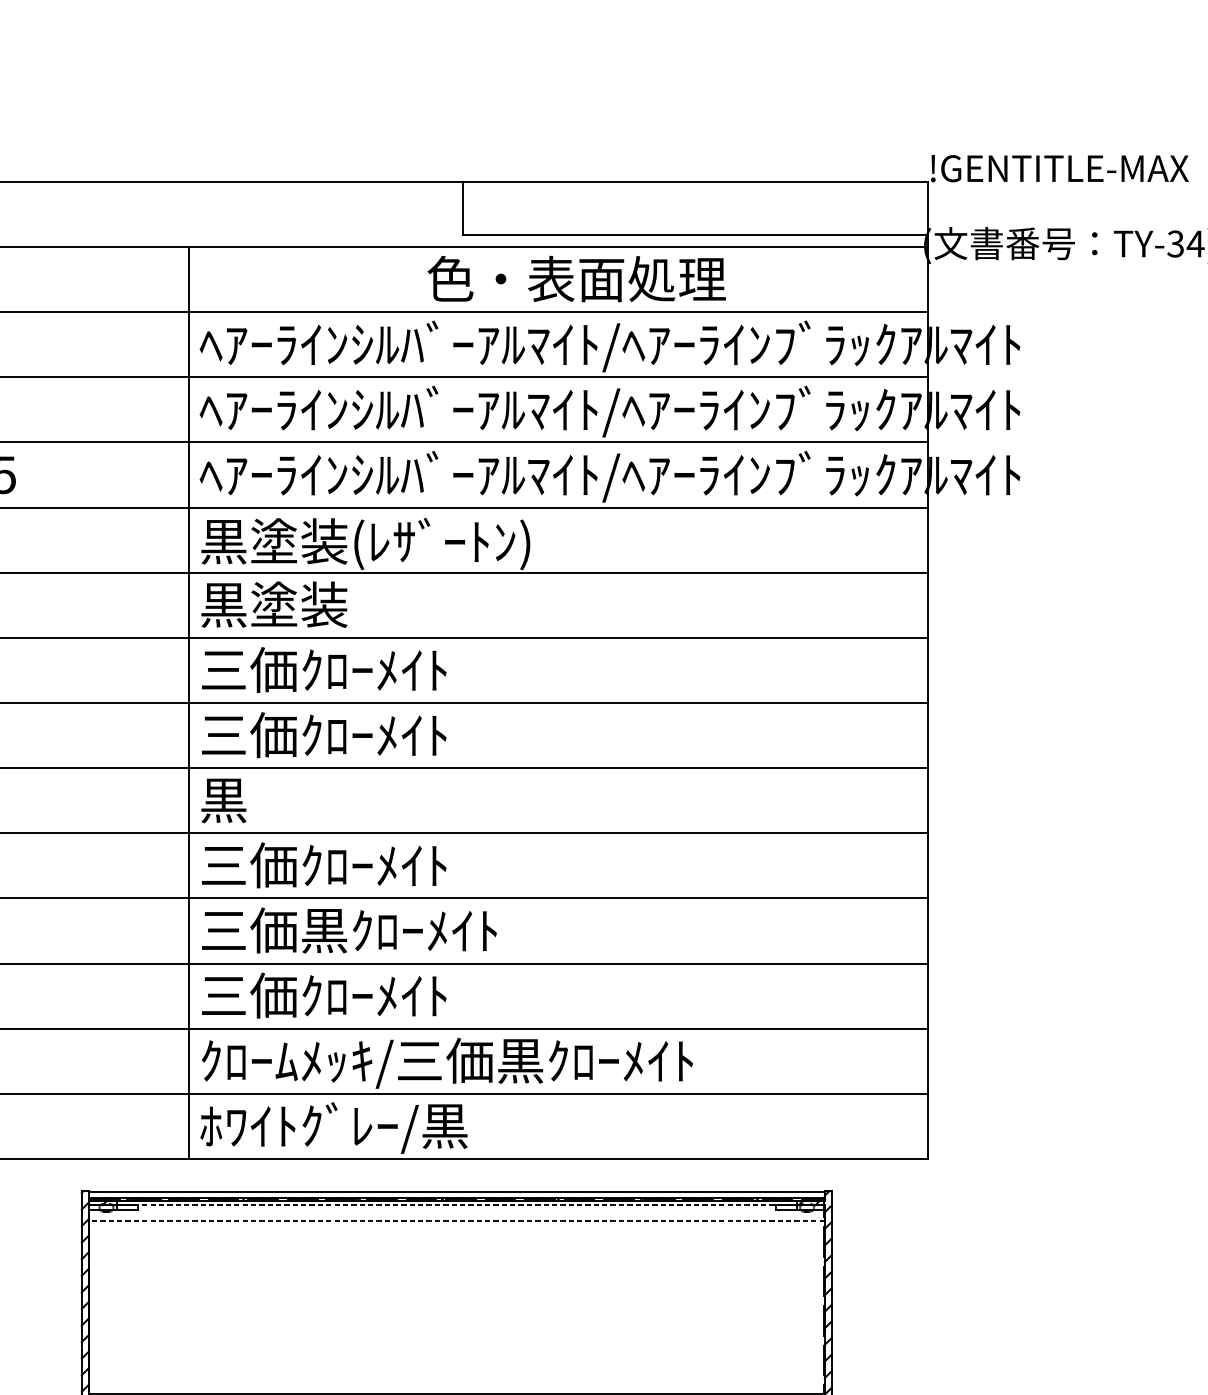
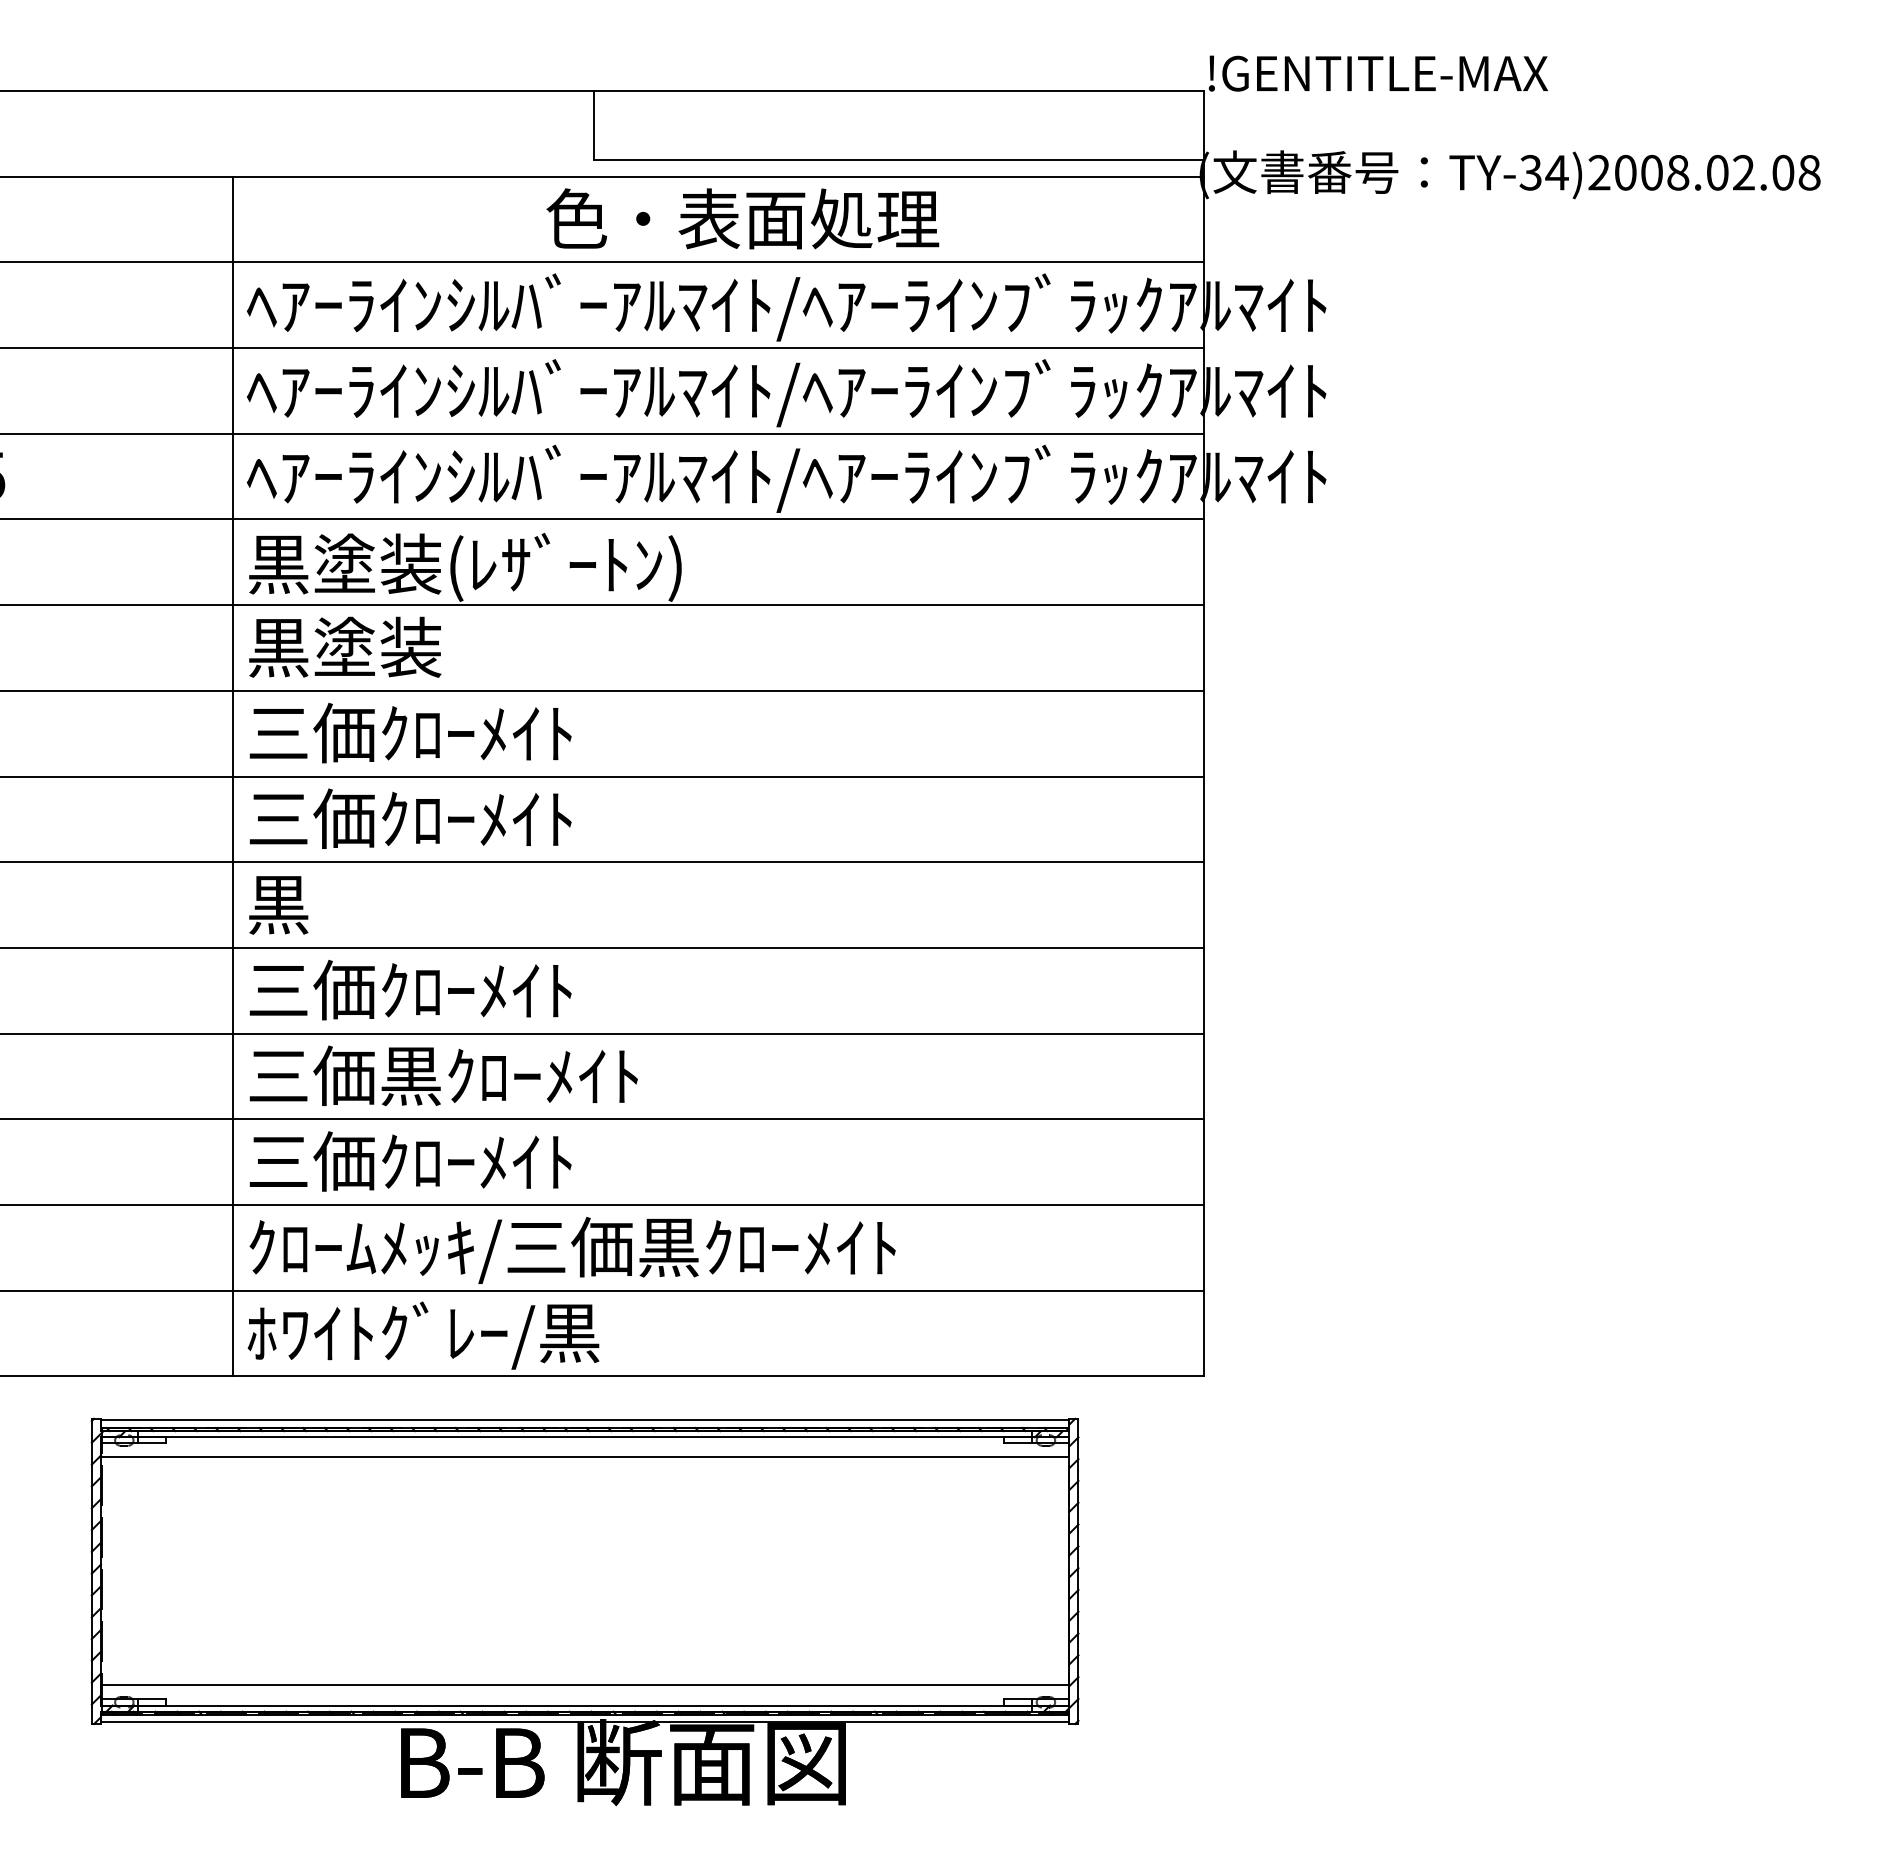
line: (456, 1205) -> (584, 1437), dashed -> solid
line: (456, 1220) -> (584, 1457), dashed -> solid

